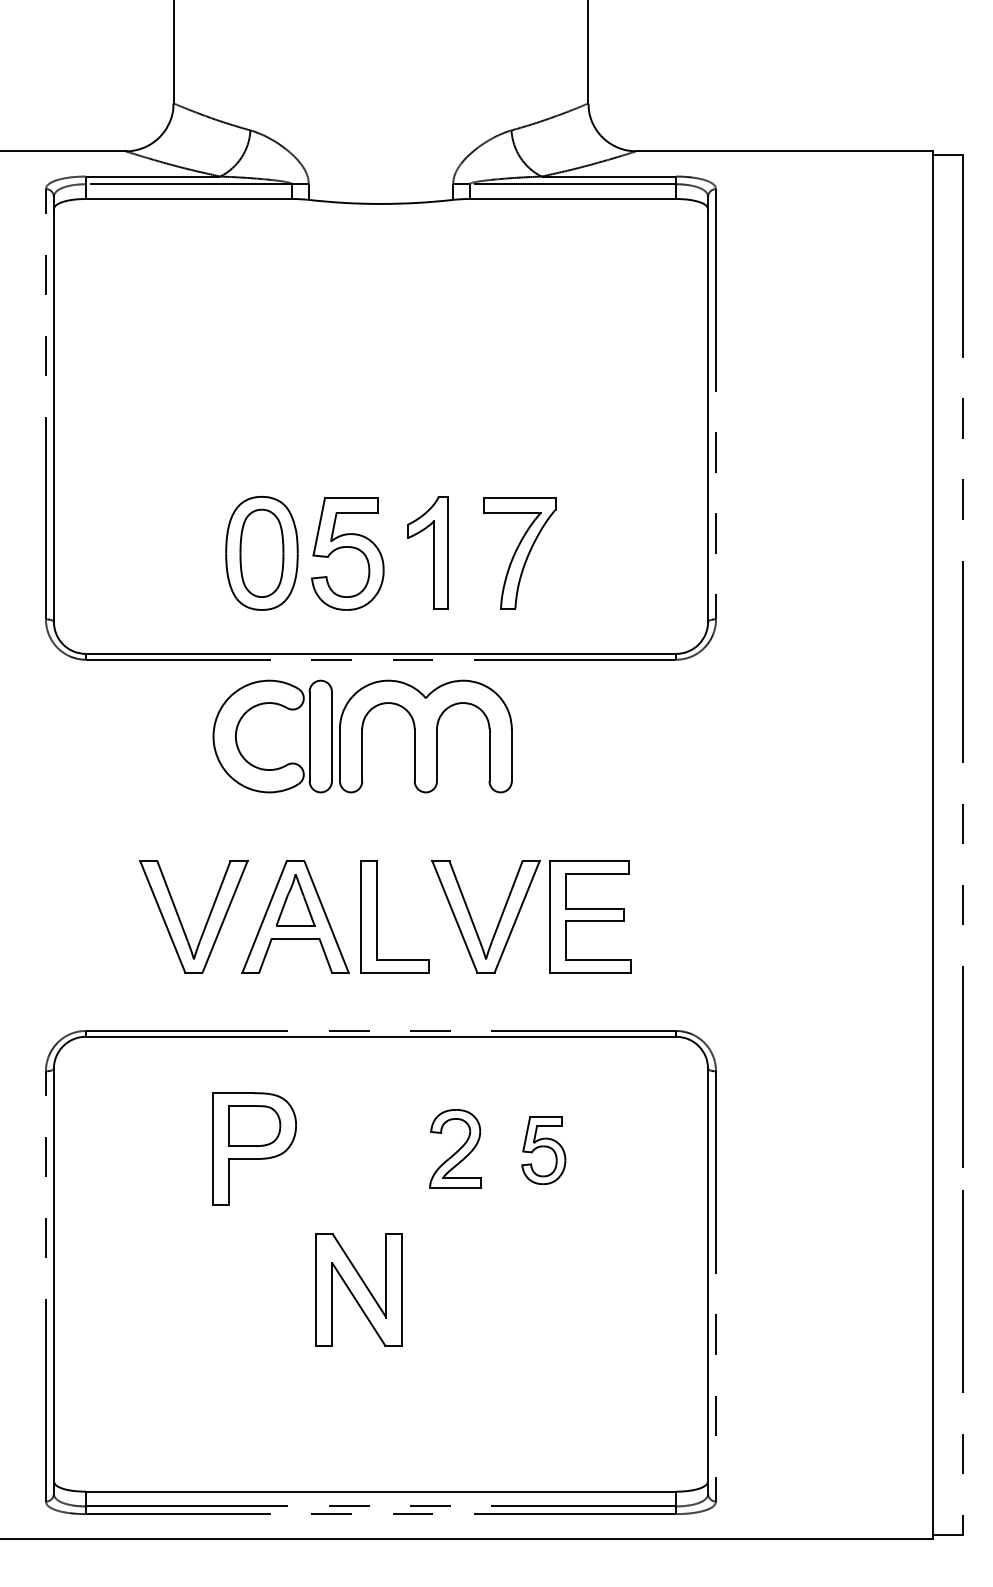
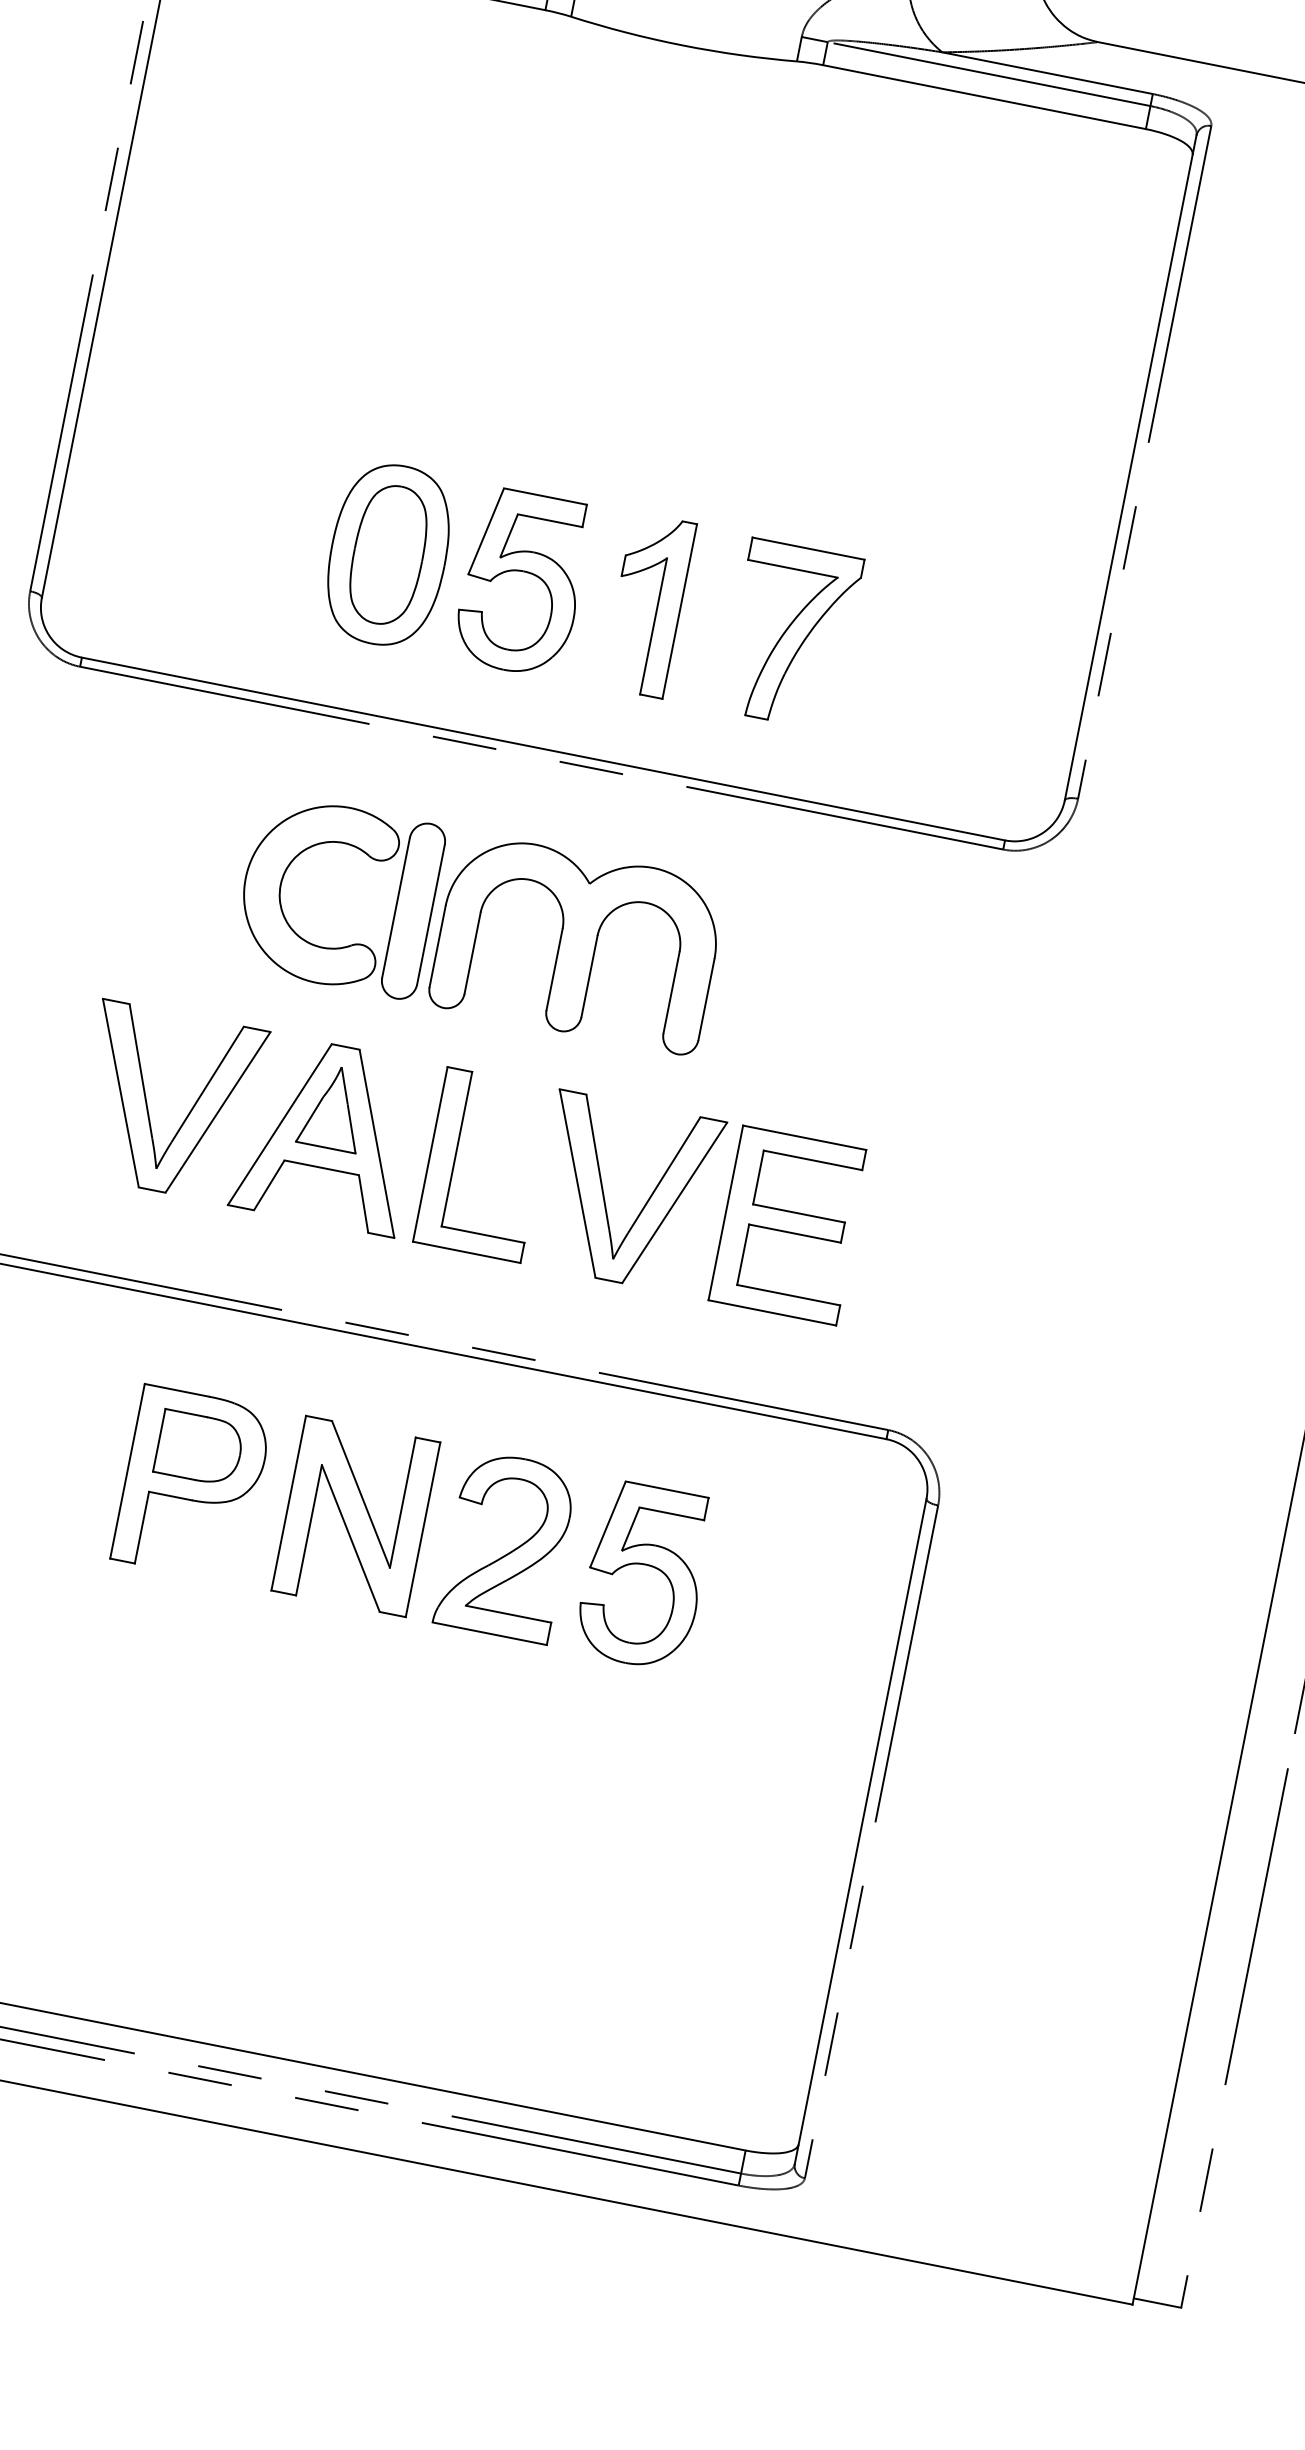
part: (362, 736) -> (478, 924), moved
part: (455, 1148) -> (506, 1545), size x1.43
part: (543, 1150) -> (643, 1575), size x1.67
part: (358, 1289) -> (355, 1515), moved

